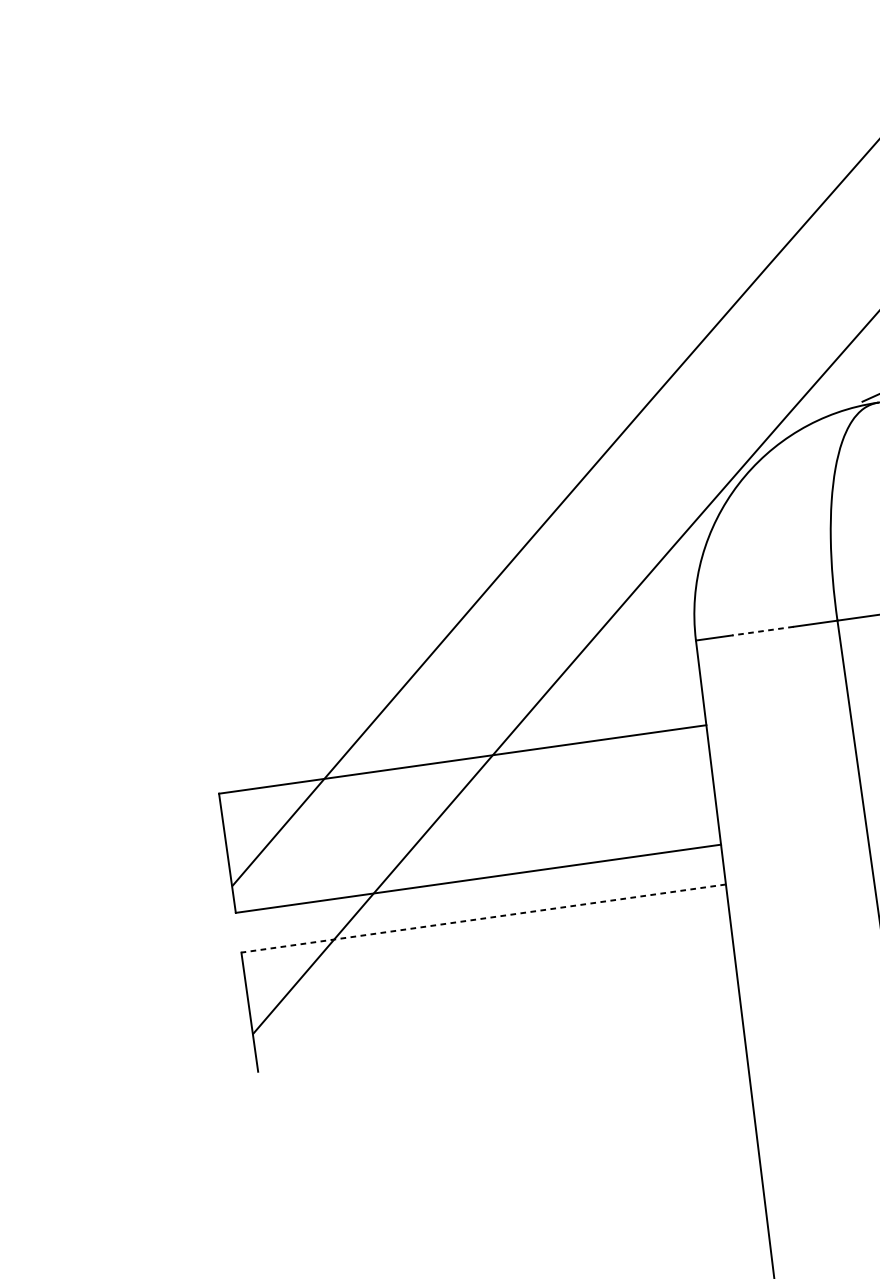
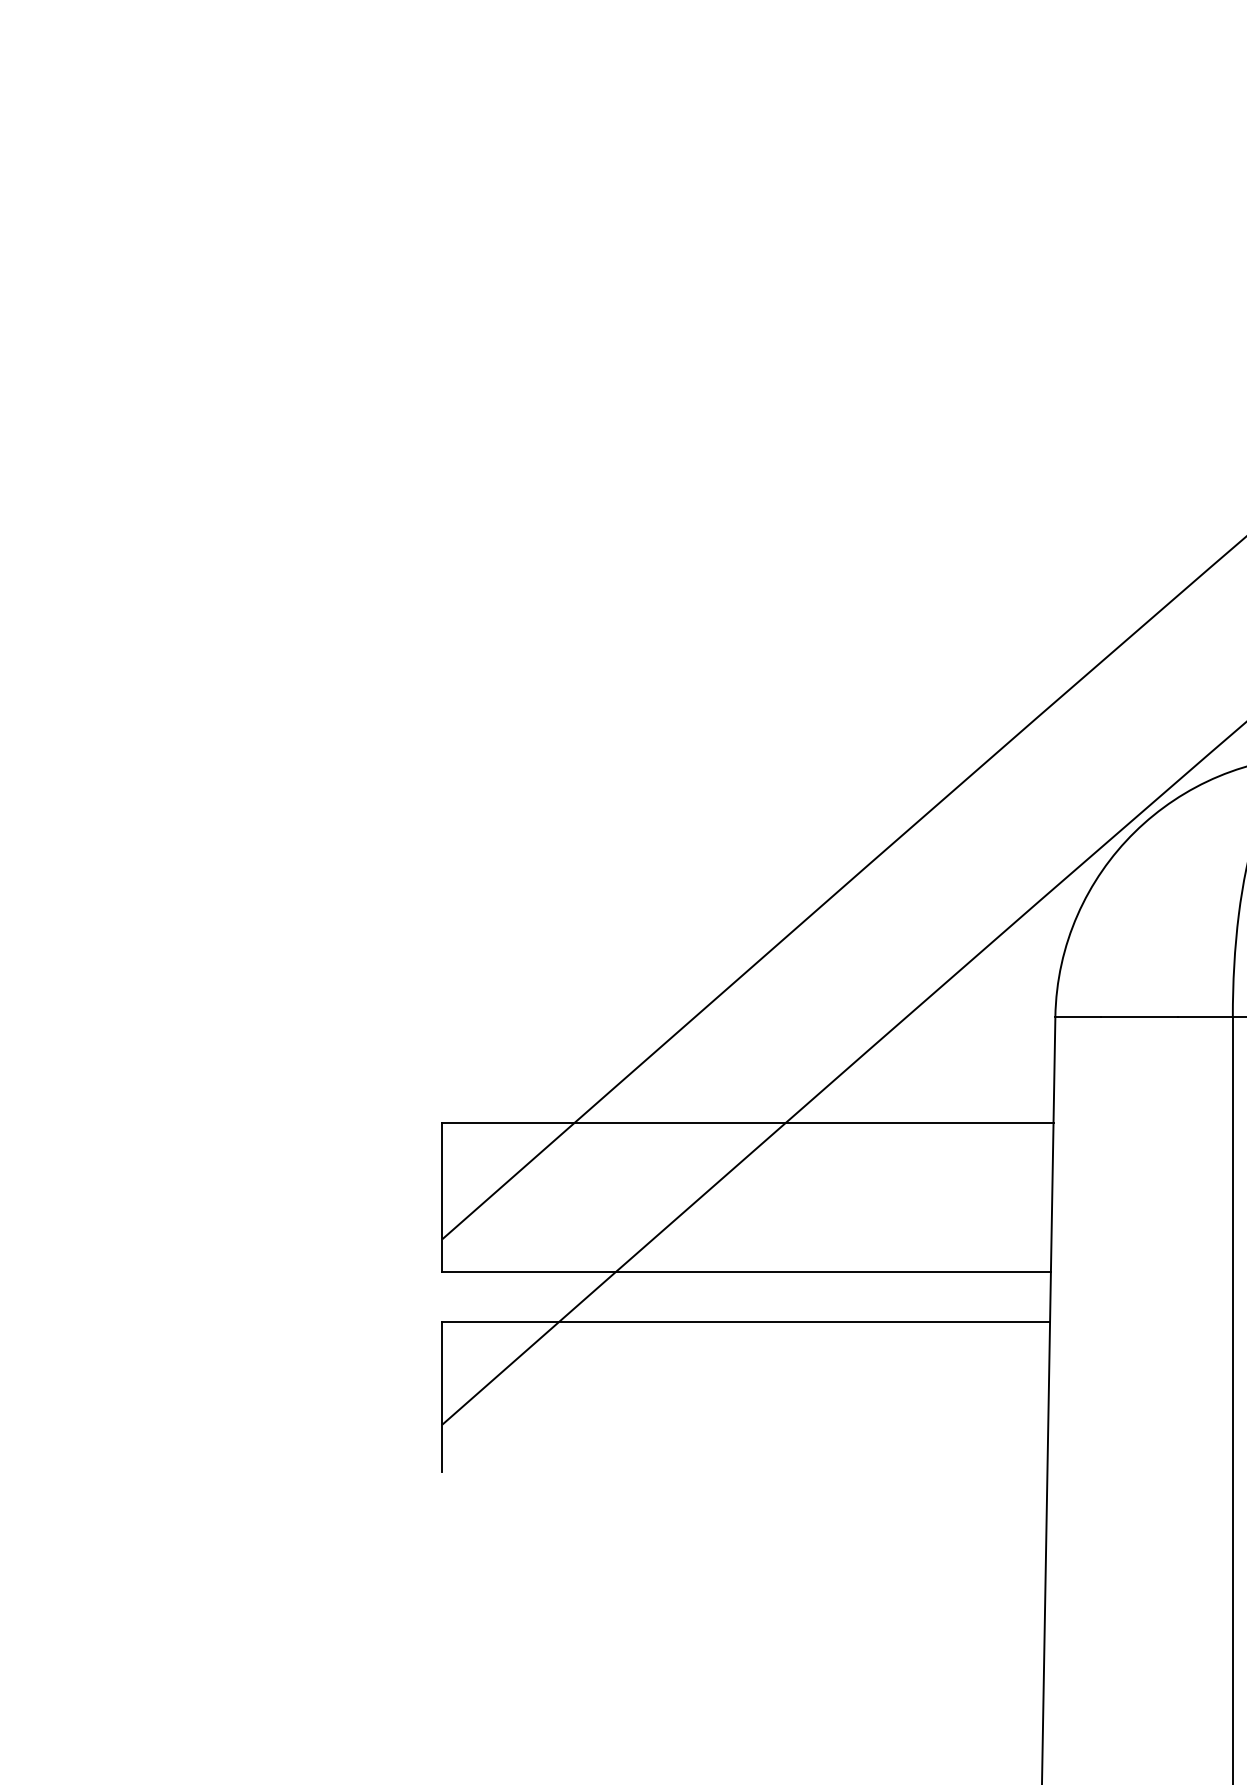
line: (762, 631) -> (1138, 1017), dashed -> solid
line: (483, 918) -> (746, 1322), dashed -> solid

